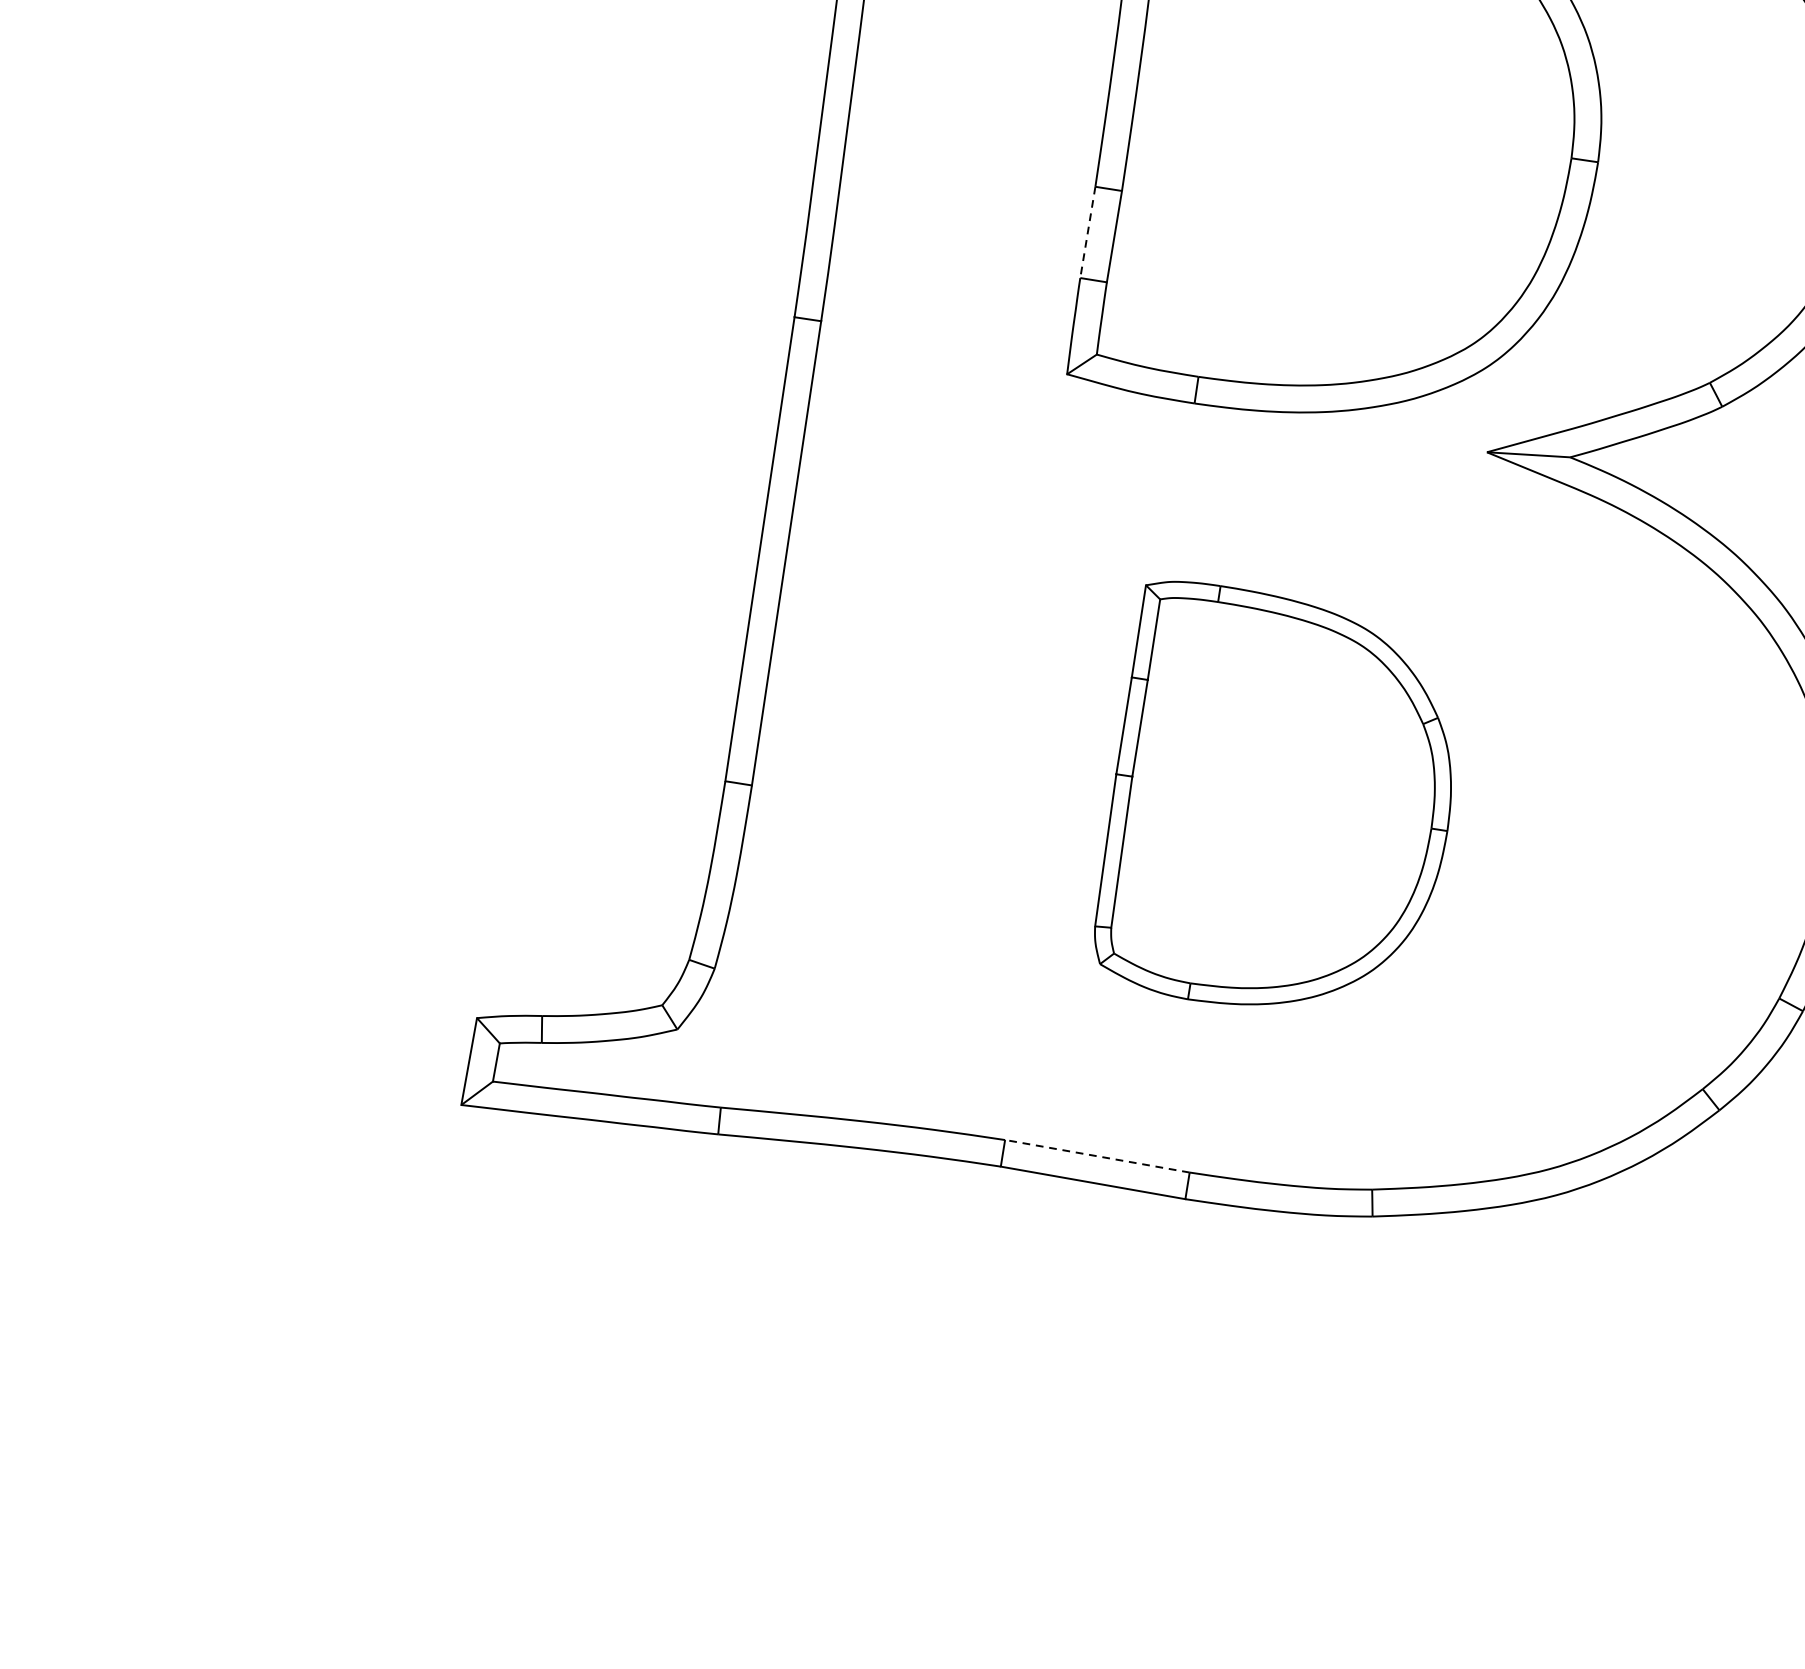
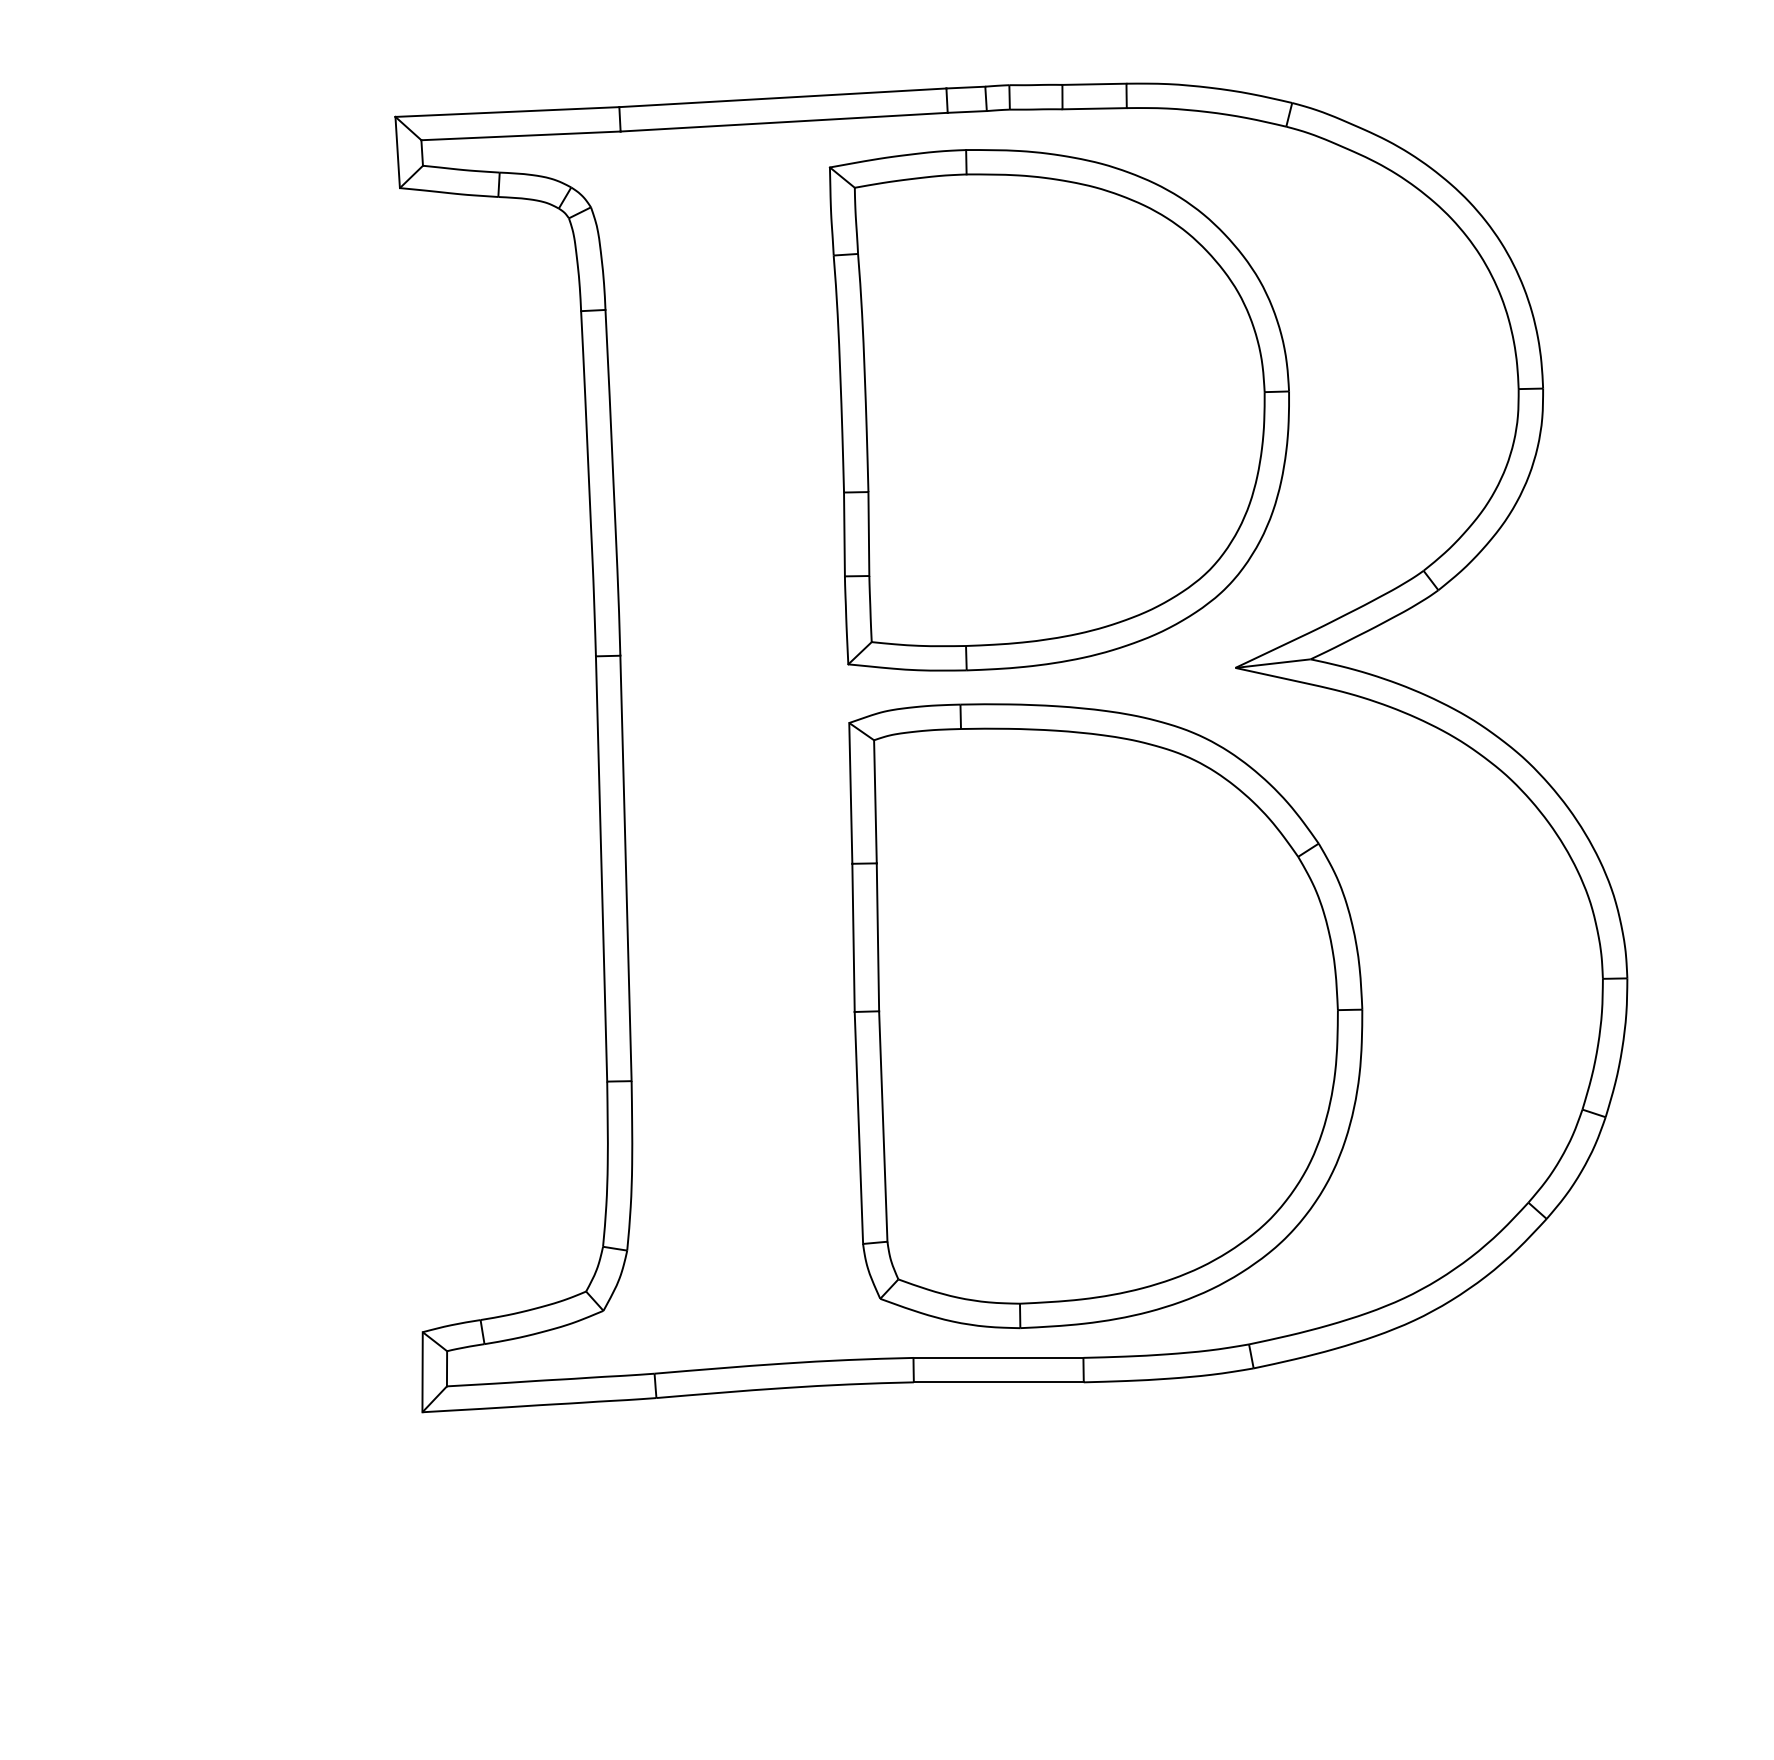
line: (1087, 232) -> (844, 534), dashed -> solid
part: (1279, 805) -> (1105, 1016), size x1.67
line: (1097, 1155) -> (998, 1357), dashed -> solid

